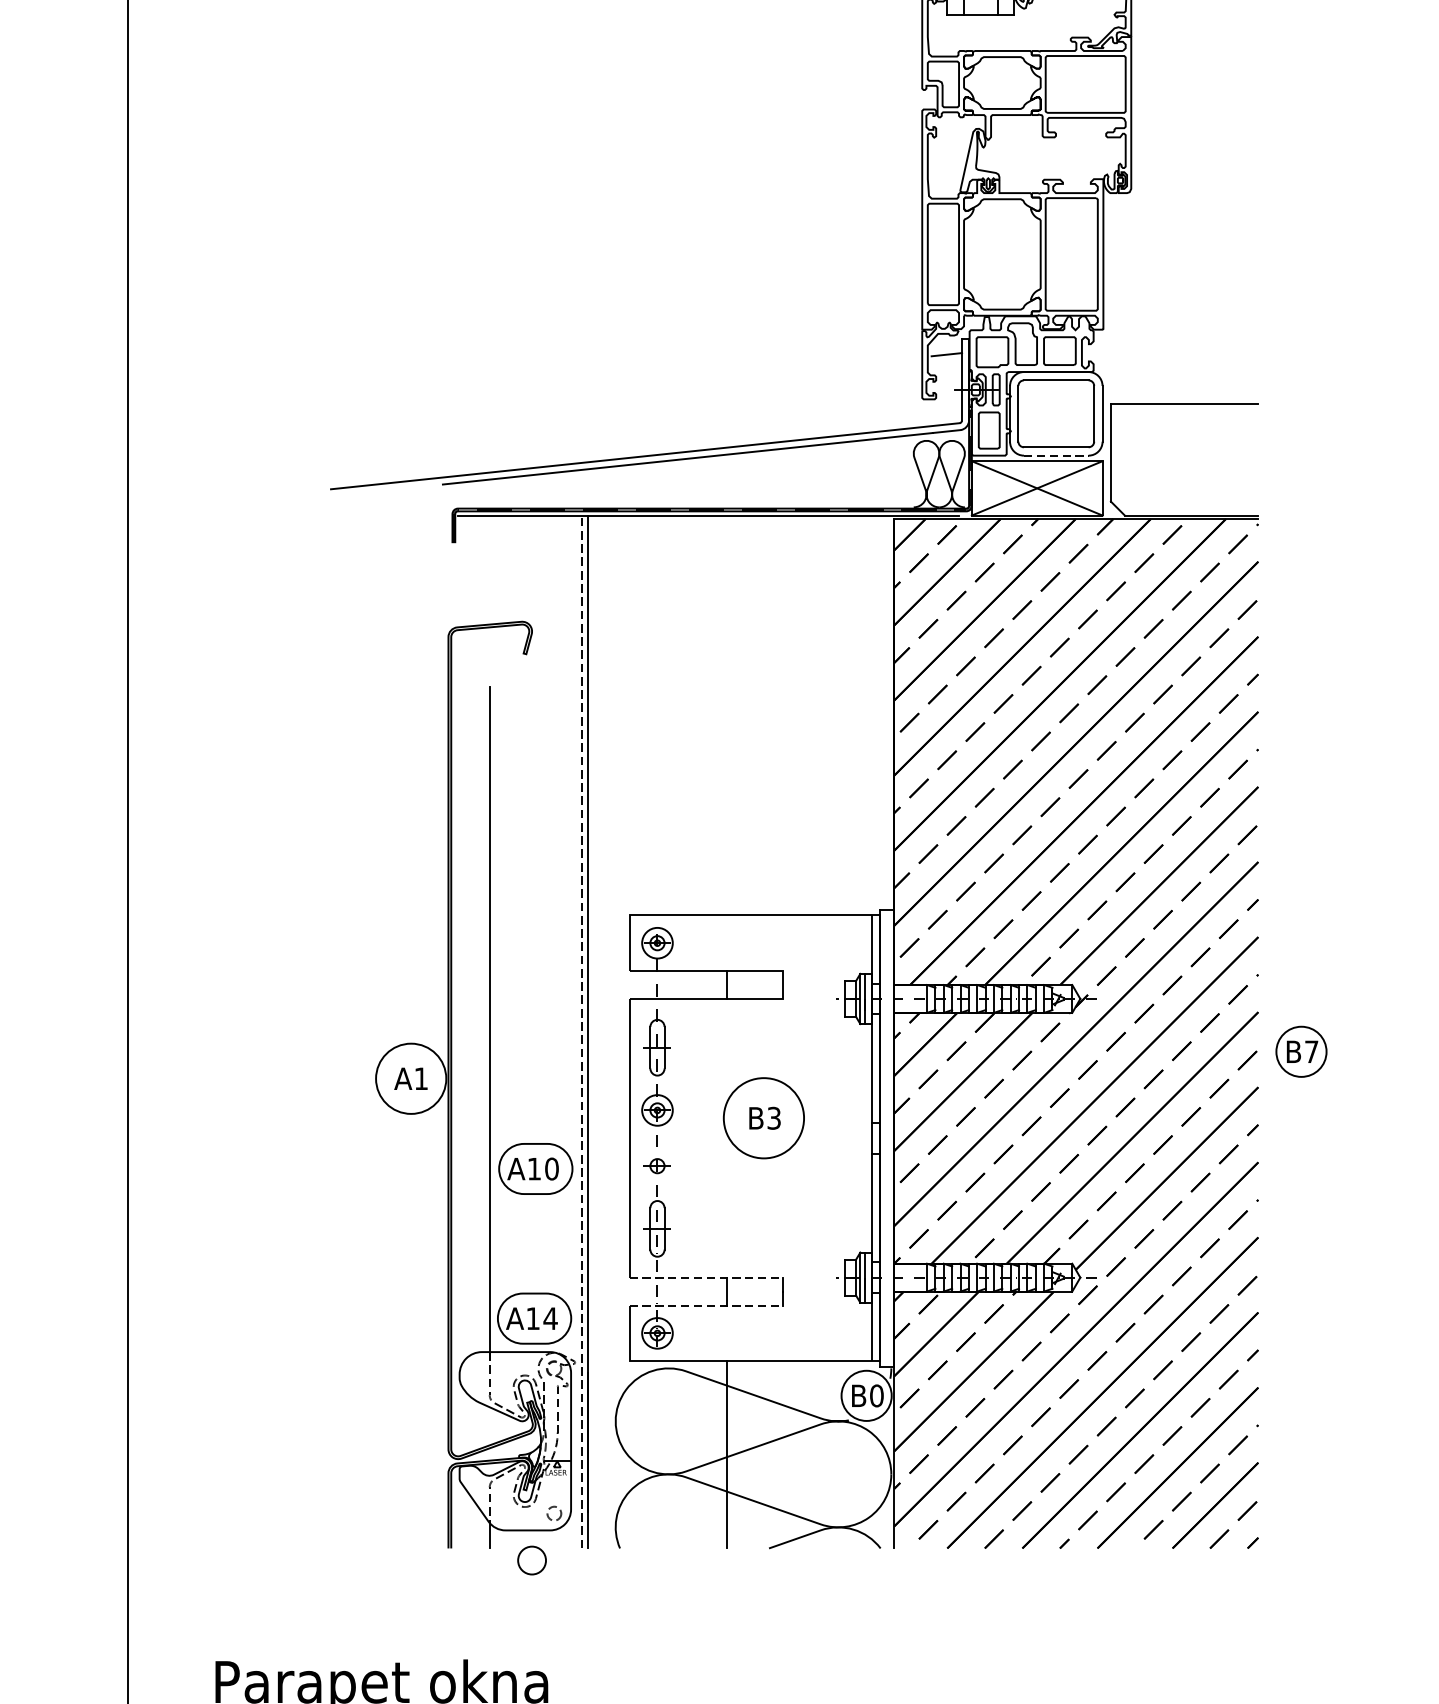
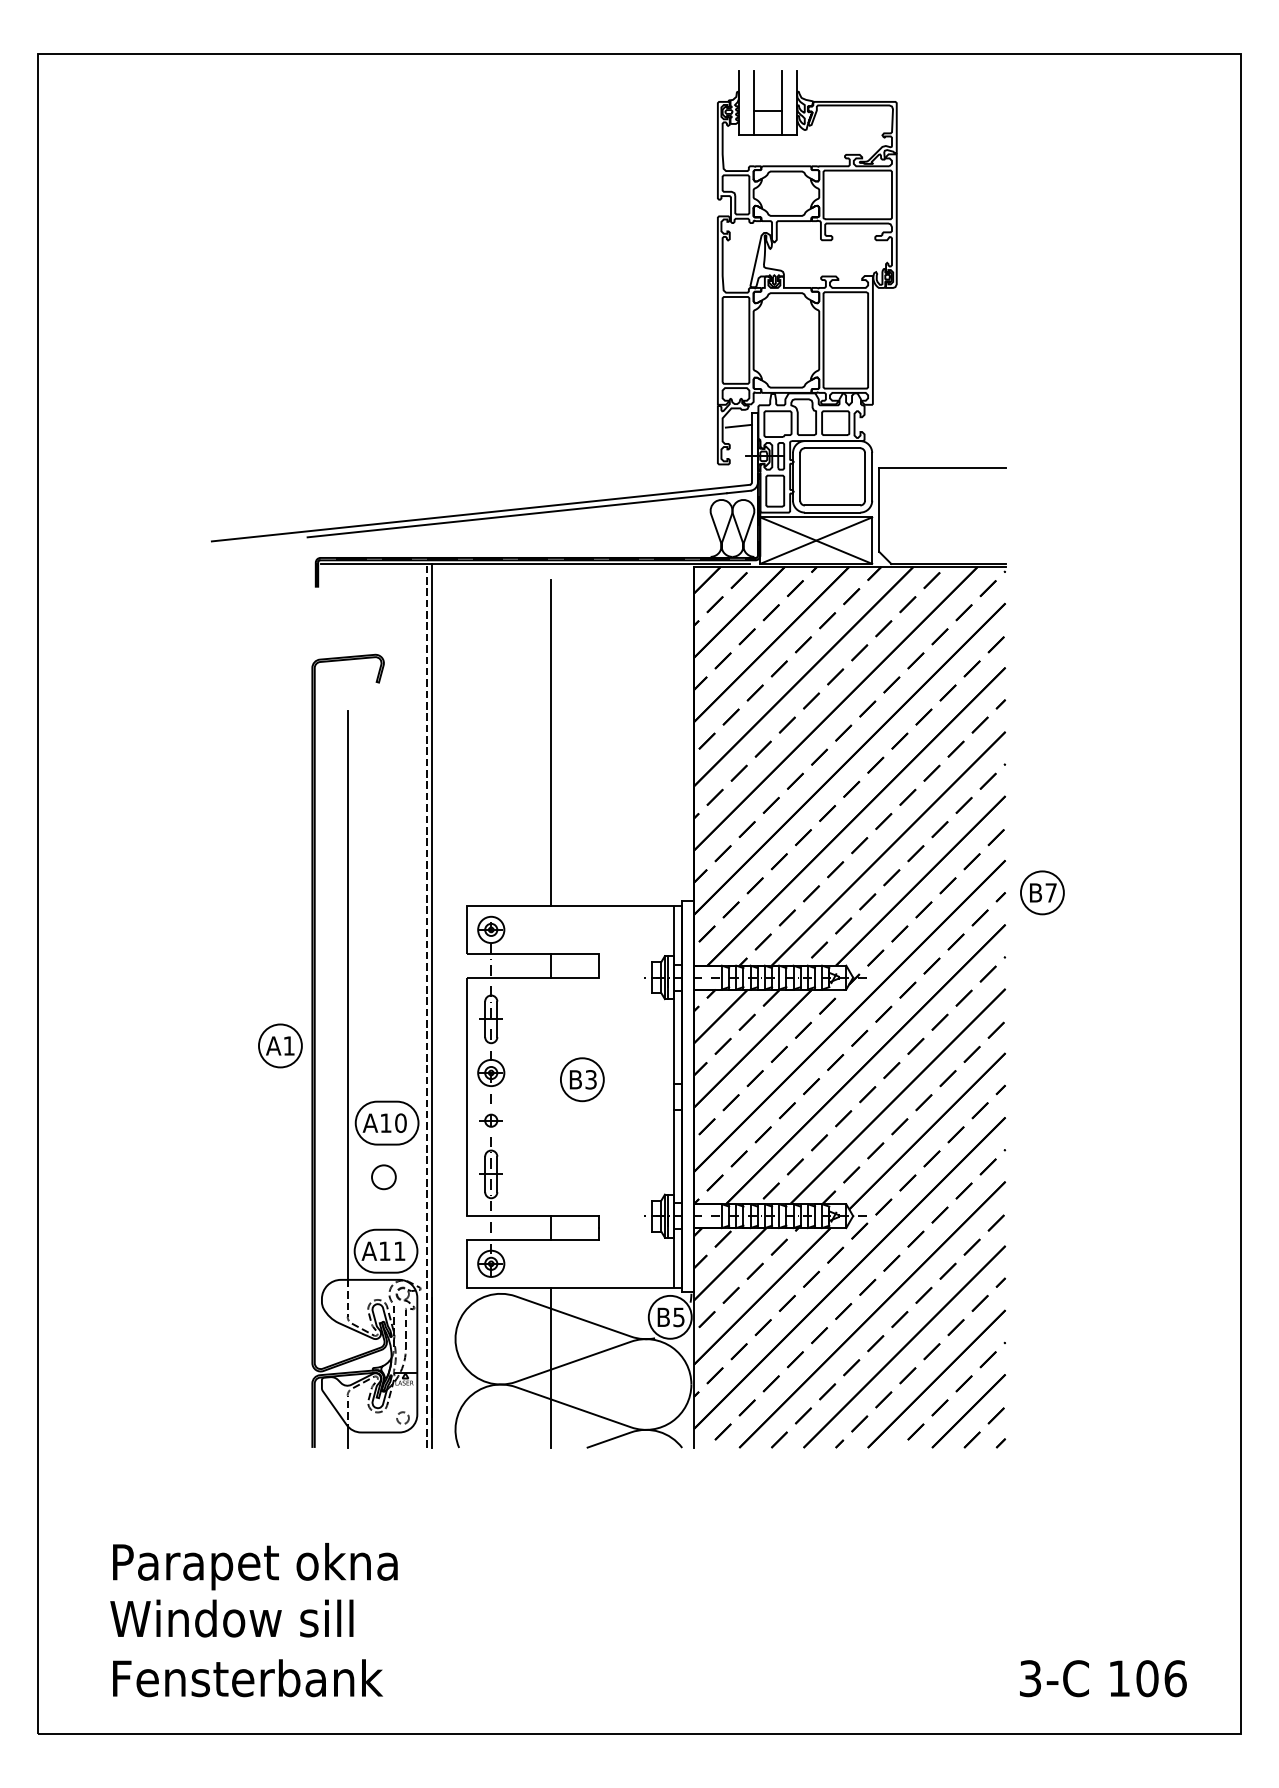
line: (1056, 455) -> (832, 512), dashed -> solid
line: (726, 725) -> (550, 743), added
part: (1301, 1051) -> (1042, 892), moved
circle: (410, 1078) -> (279, 1045), size x0.71
circle: (762, 1117) -> (581, 1079), size x0.62
line: (706, 1278) -> (533, 1216), dashed -> solid
line: (706, 1306) -> (533, 1240), dashed -> solid
text: (550, 1317) -> (399, 1250), A14 -> A11
text: (876, 1396) -> (678, 1317), B0 -> B5
circle: (531, 1560) -> (383, 1177), moved

